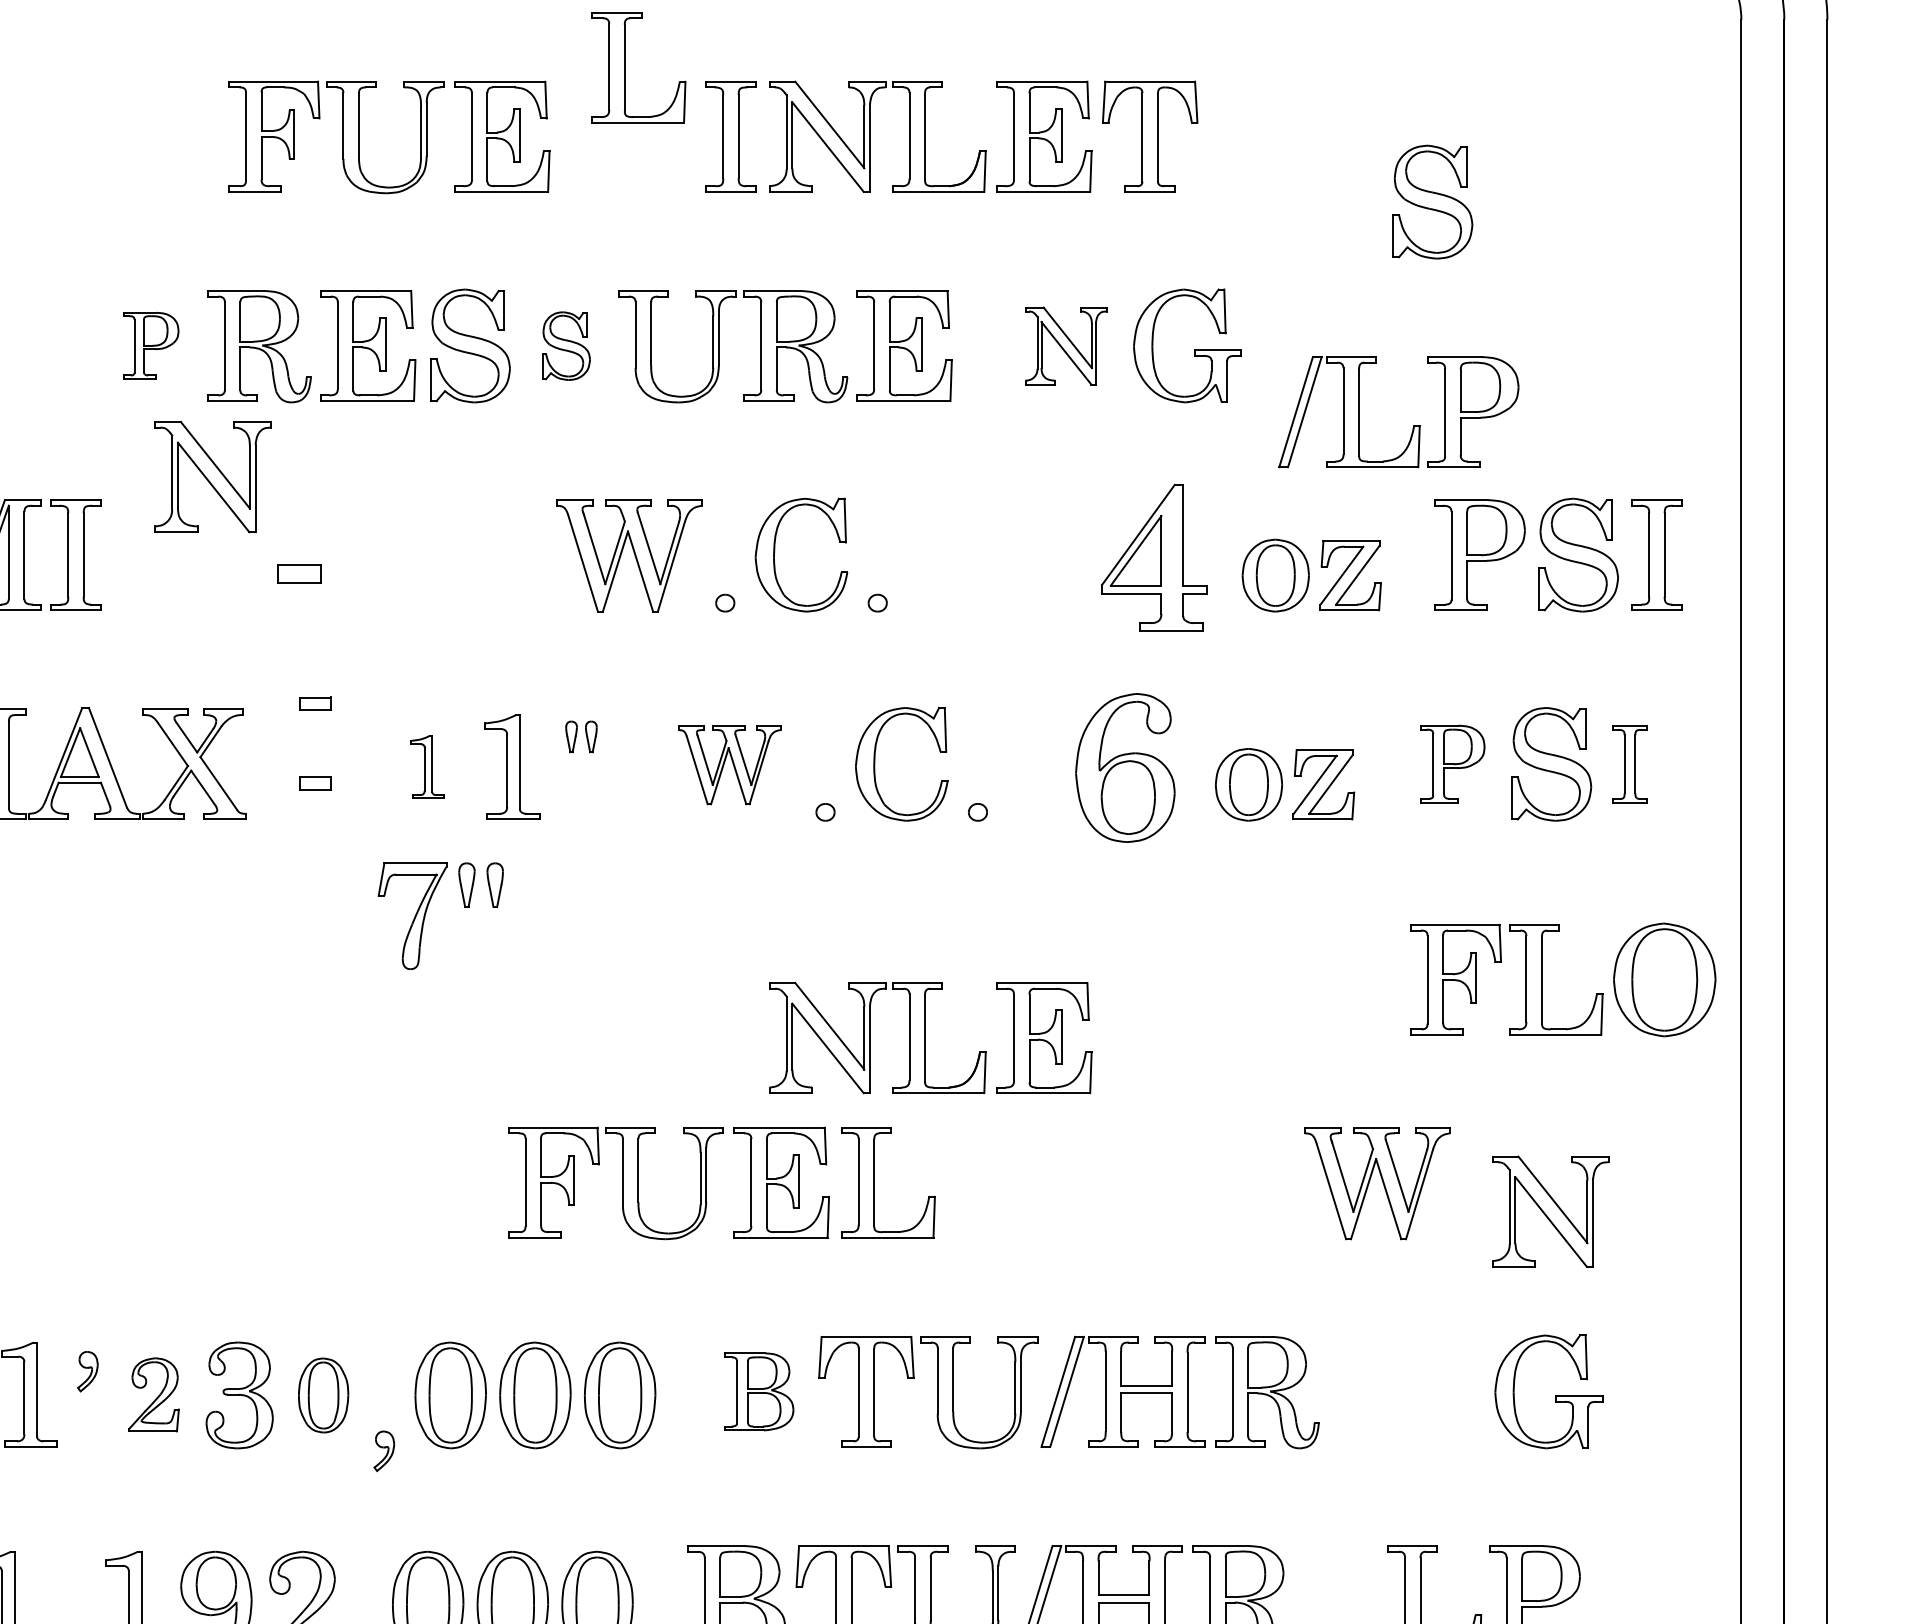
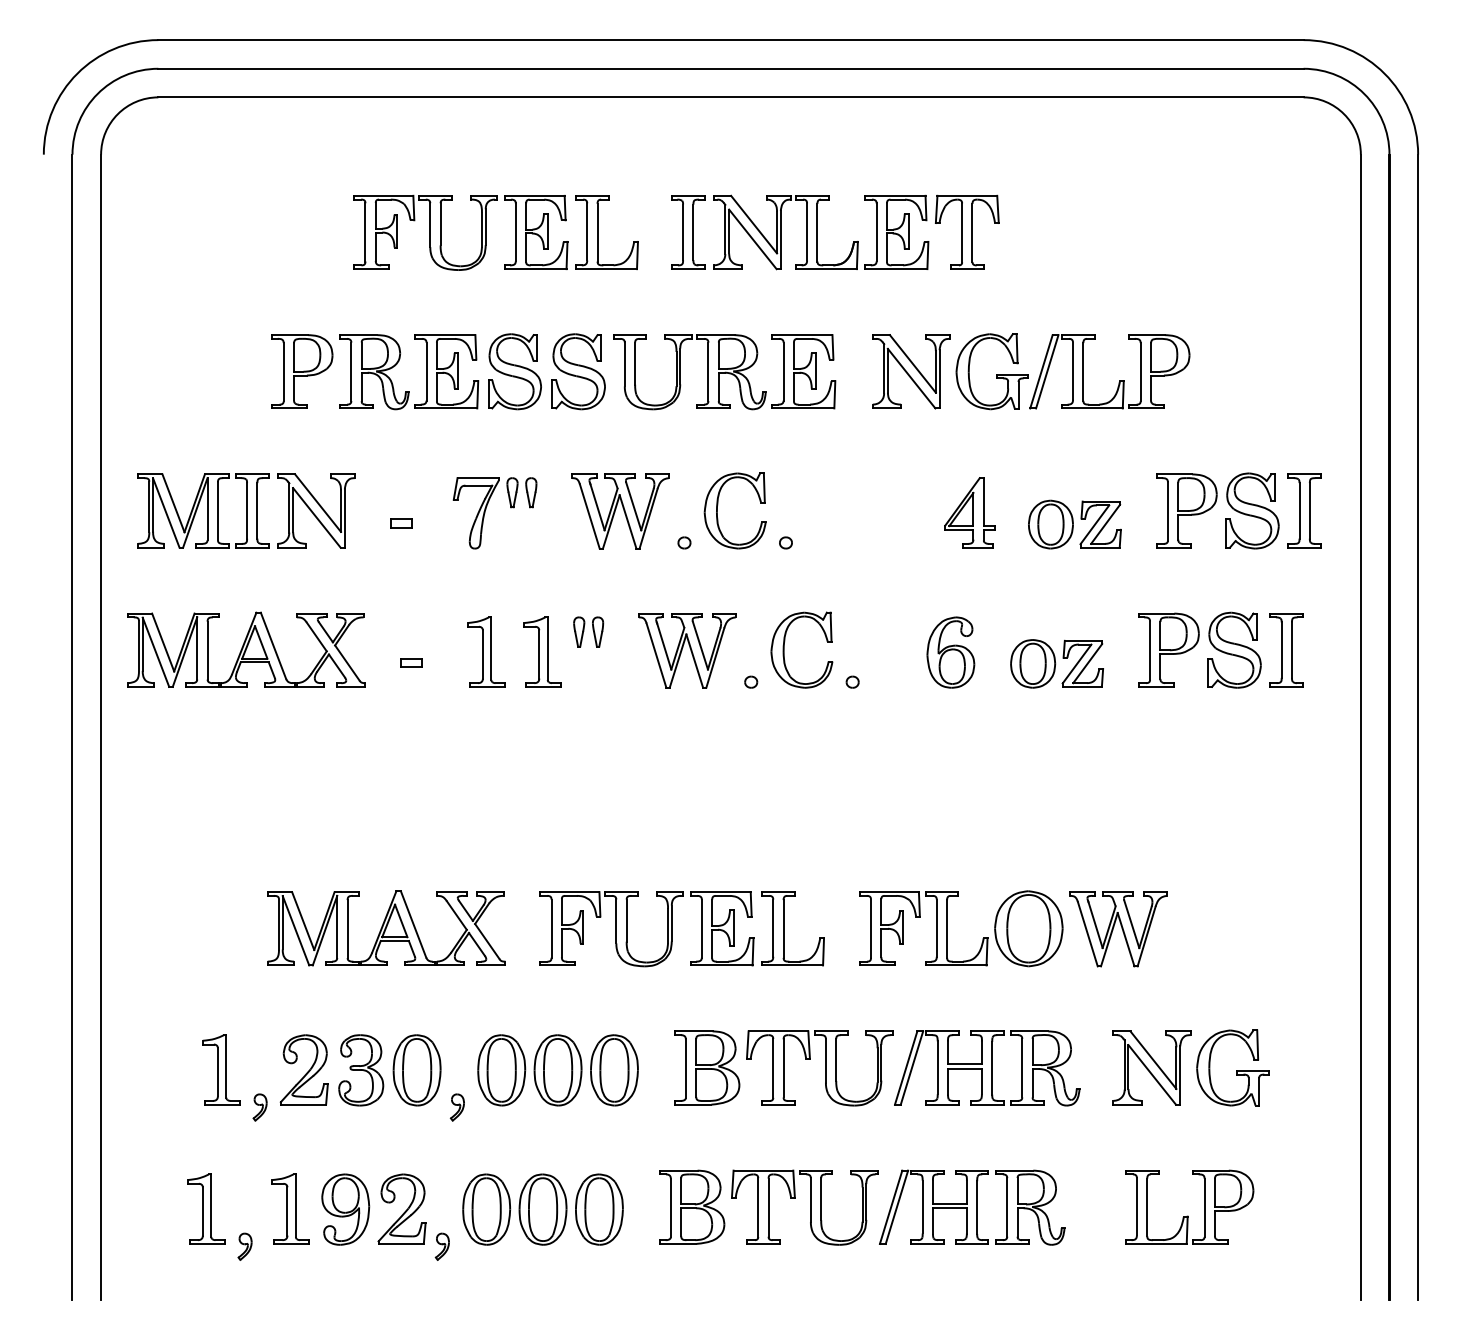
part: (626, 67) -> (598, 232), moved
part: (1432, 201) -> (1155, 275), removed
part: (151, 345) -> (302, 371), size x1.67
part: (566, 345) -> (578, 371), size x1.67
part: (1066, 345) -> (911, 371), size x1.43
part: (1413, 425) -> (1119, 380), moved
part: (213, 476) -> (316, 510), moved
part: (1153, 557) -> (969, 512), size x0.71
part: (300, 573) -> (401, 523), size x0.71
part: (315, 703) -> (411, 609), removed
part: (581, 736) -> (588, 631), size x1.43
part: (1452, 763) -> (1168, 649), size x1.43
part: (729, 764) -> (687, 650), size x1.43
part: (1629, 764) -> (1286, 650), size x1.43
part: (427, 766) -> (486, 651), size x1.67
part: (1124, 767) -> (950, 652), size x0.71
part: (427, 910) -> (486, 509), moved
part: (1542, 979) -> (947, 928), moved
part: (931, 1038) -> (821, 832), removed
part: (277, 1182) -> (386, 928), added
part: (1550, 1210) -> (1151, 1067), moved
part: (86, 1371) -> (259, 1107), moved
part: (759, 1391) -> (707, 1067), size x1.43
part: (152, 1394) -> (303, 1069), size x1.43
part: (322, 1395) -> (416, 1070), size x1.43

